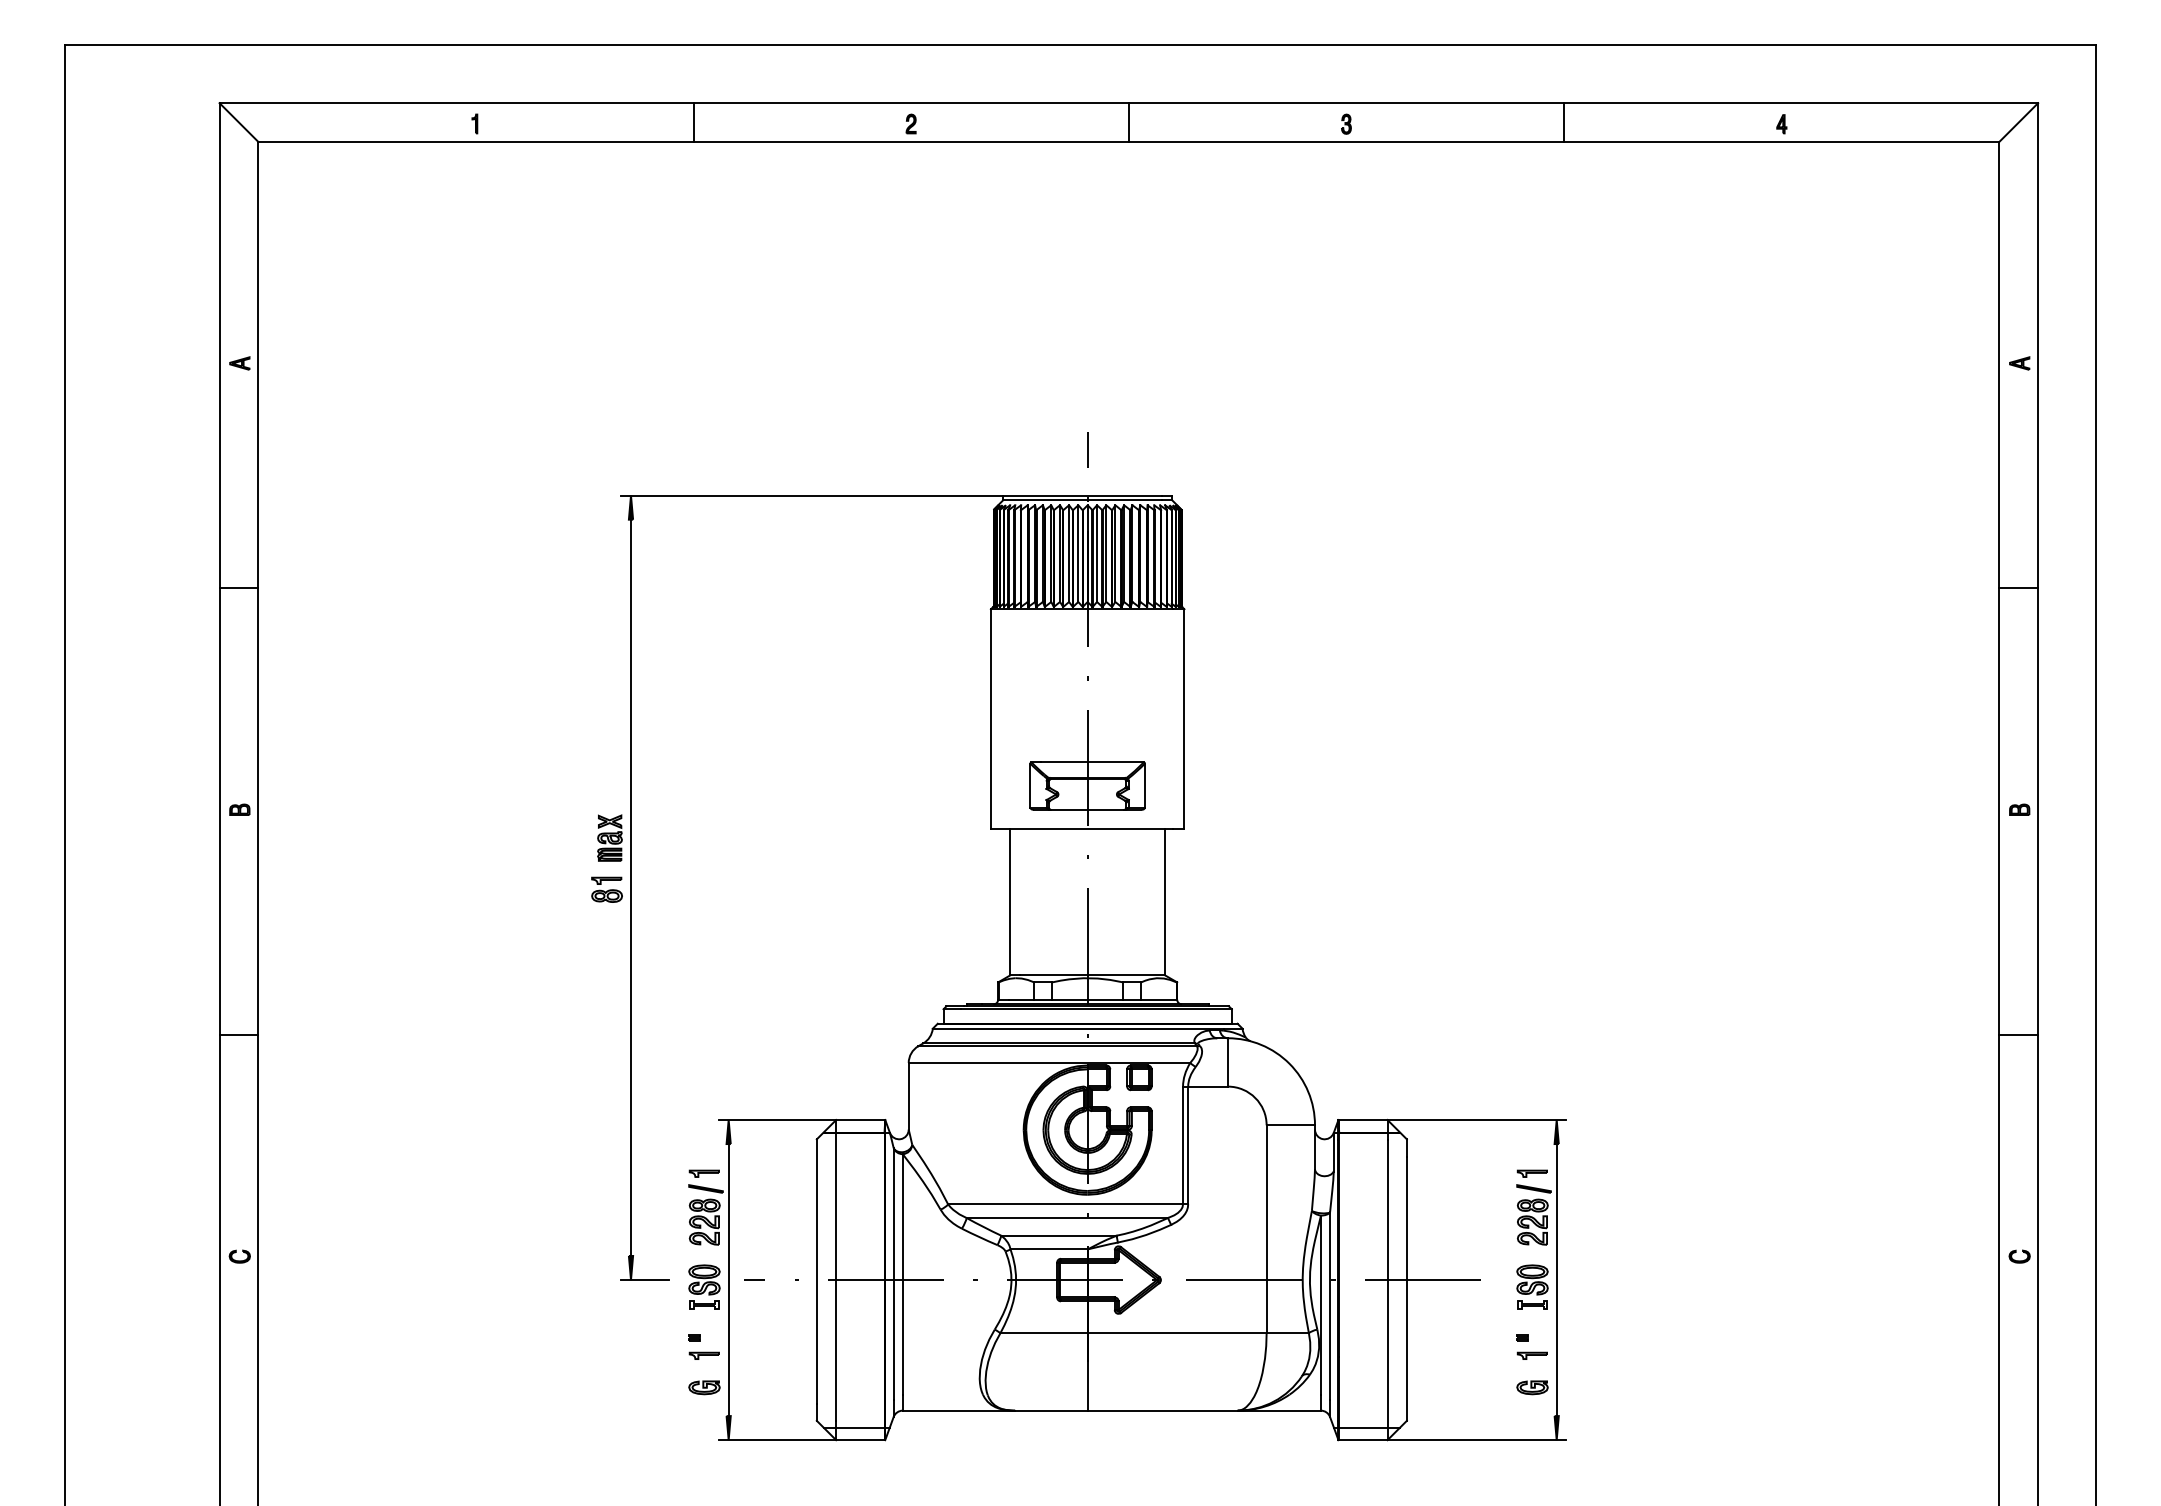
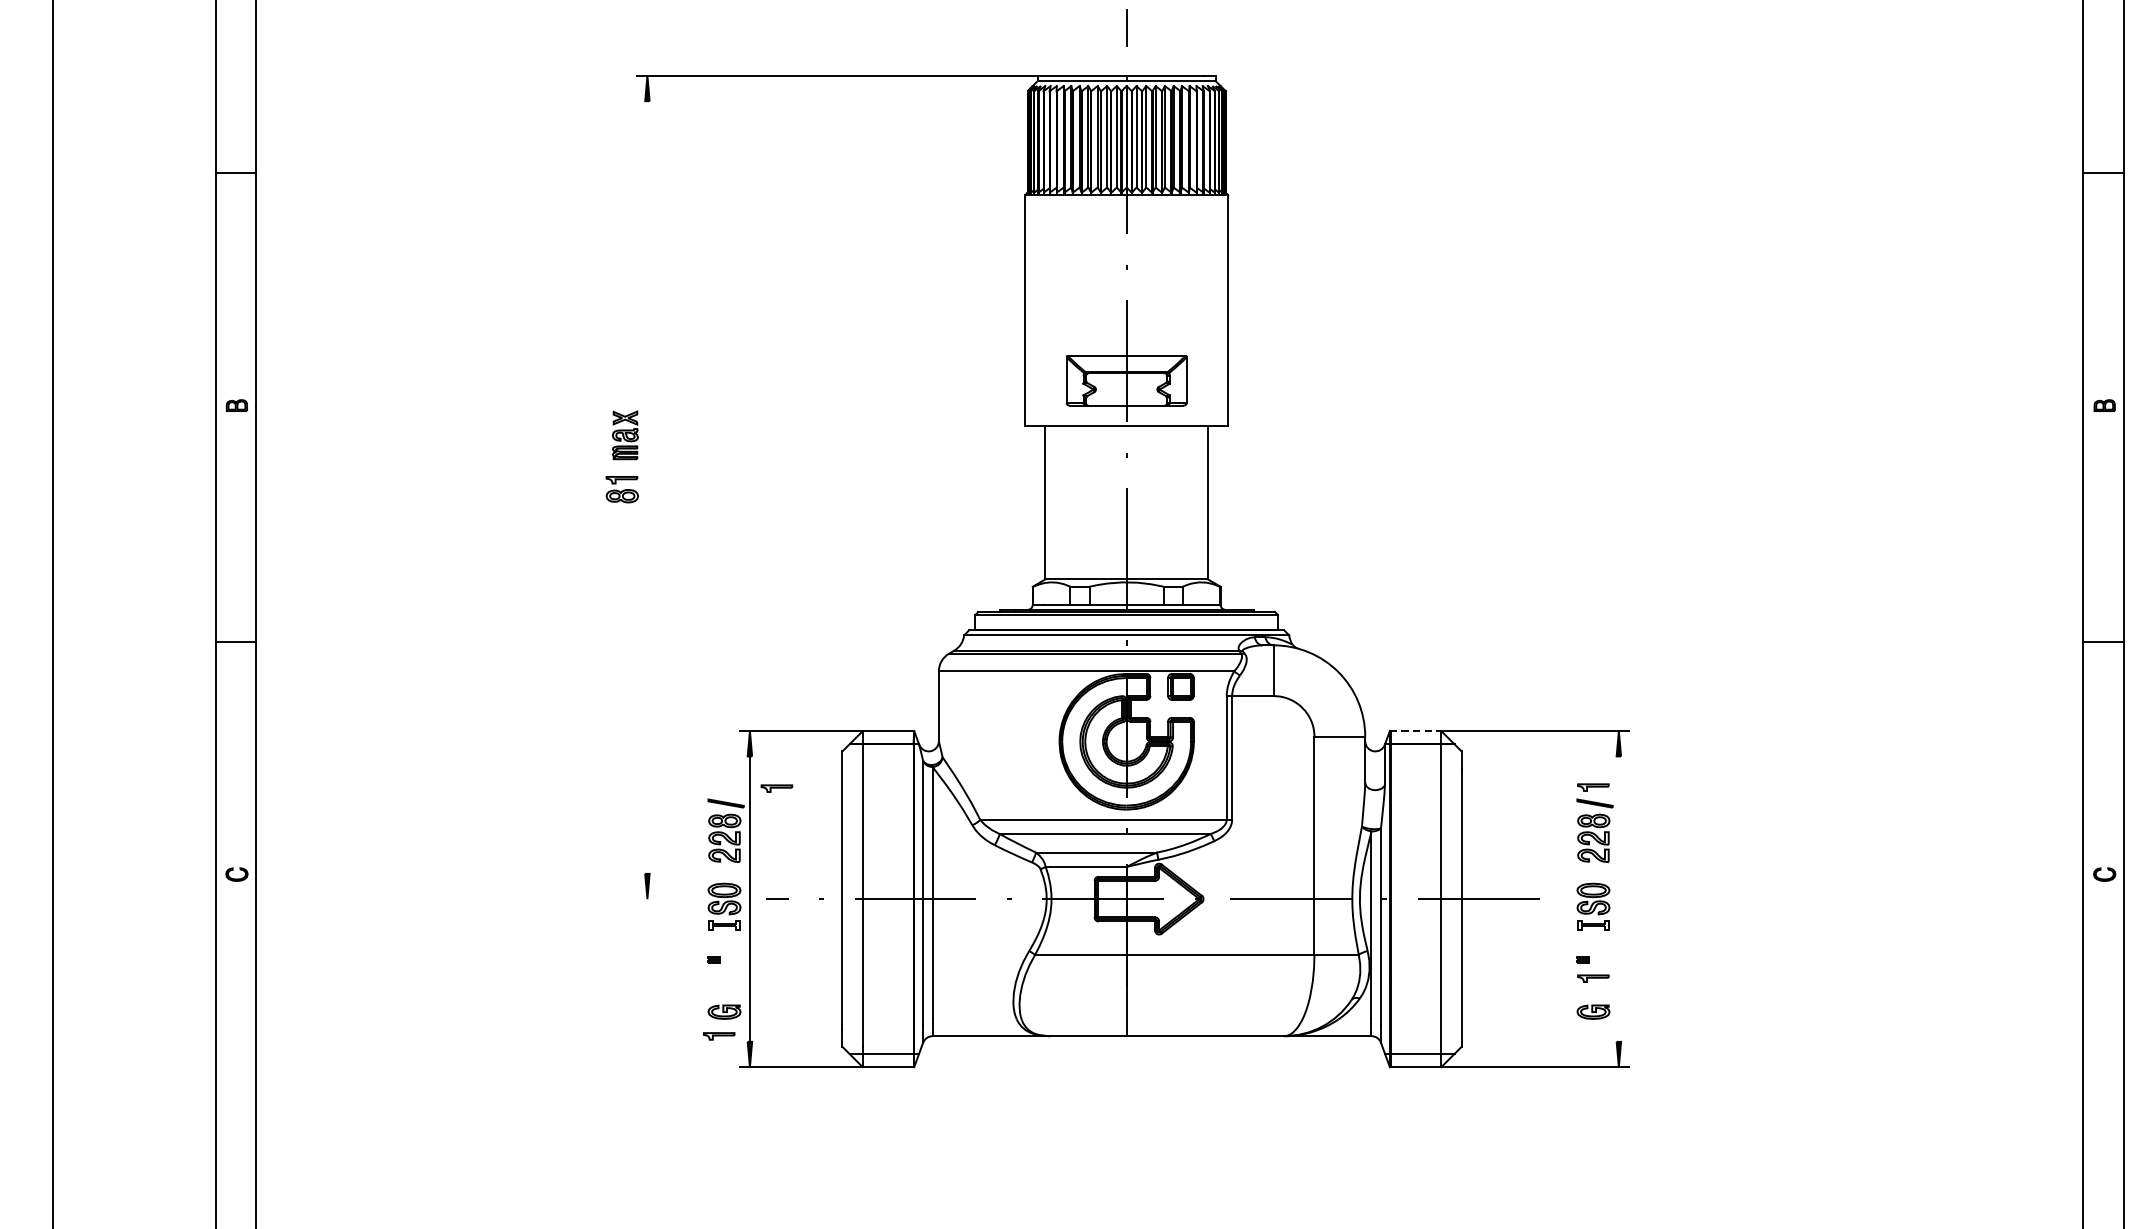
line: (631, 887) -> (647, 487), removed
line: (1363, 1119) -> (1416, 730), solid -> dashed
part: (703, 1173) -> (775, 788), moved
line: (645, 1280) -> (662, 899), removed
line: (1556, 1280) -> (1618, 899), removed
part: (703, 1355) -> (718, 1036), moved

